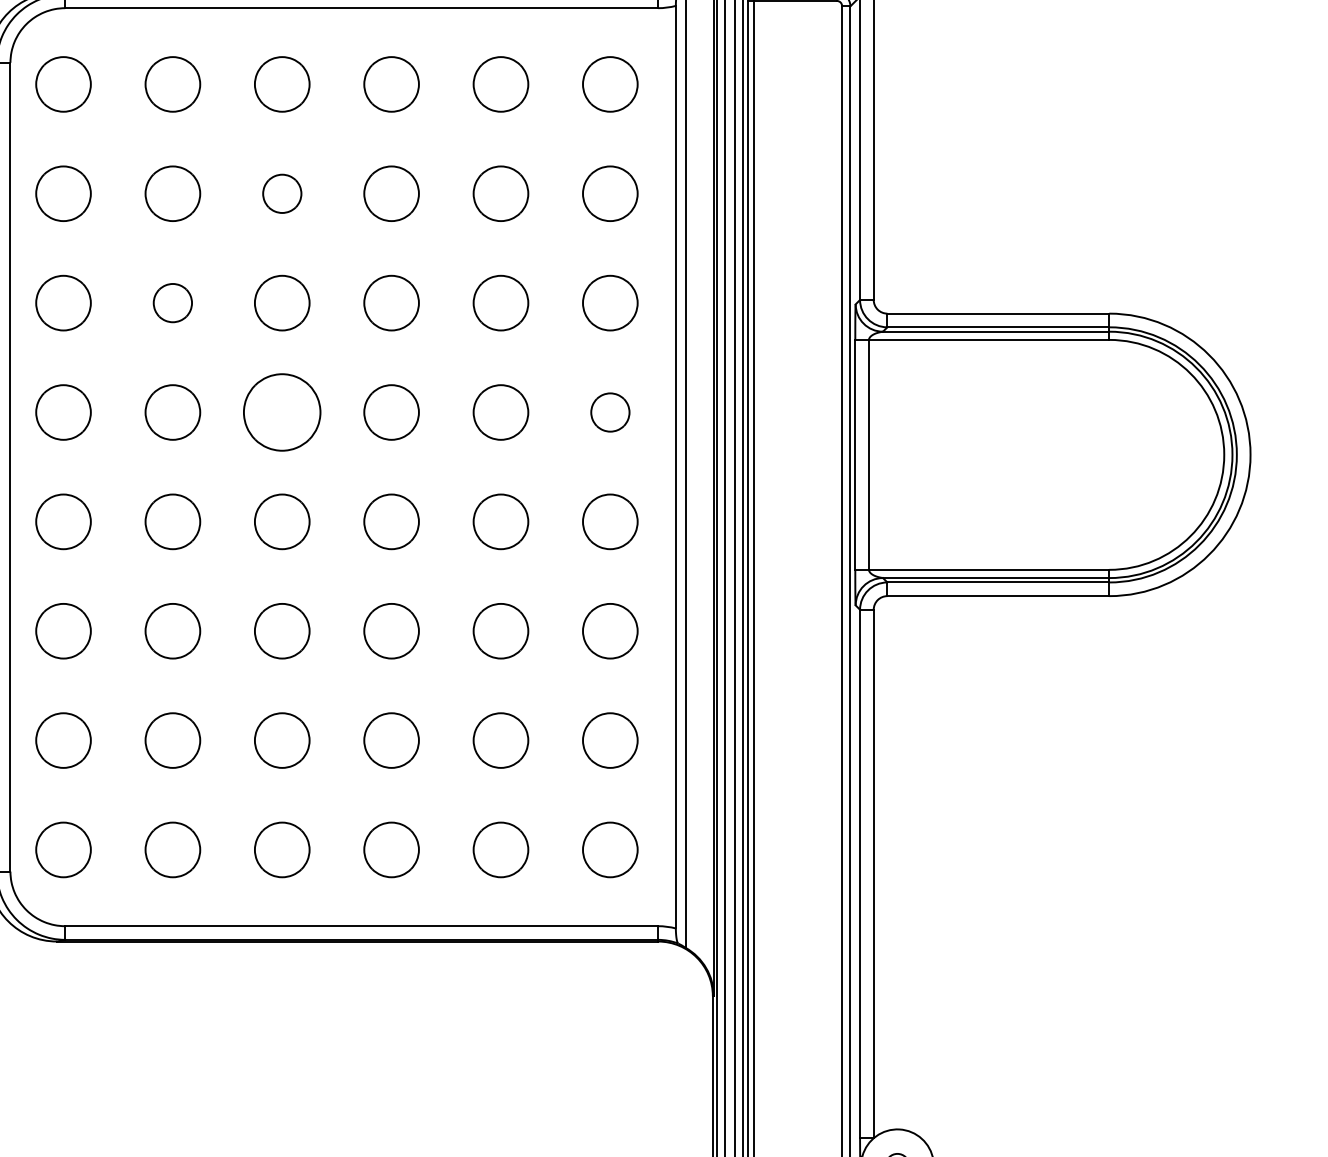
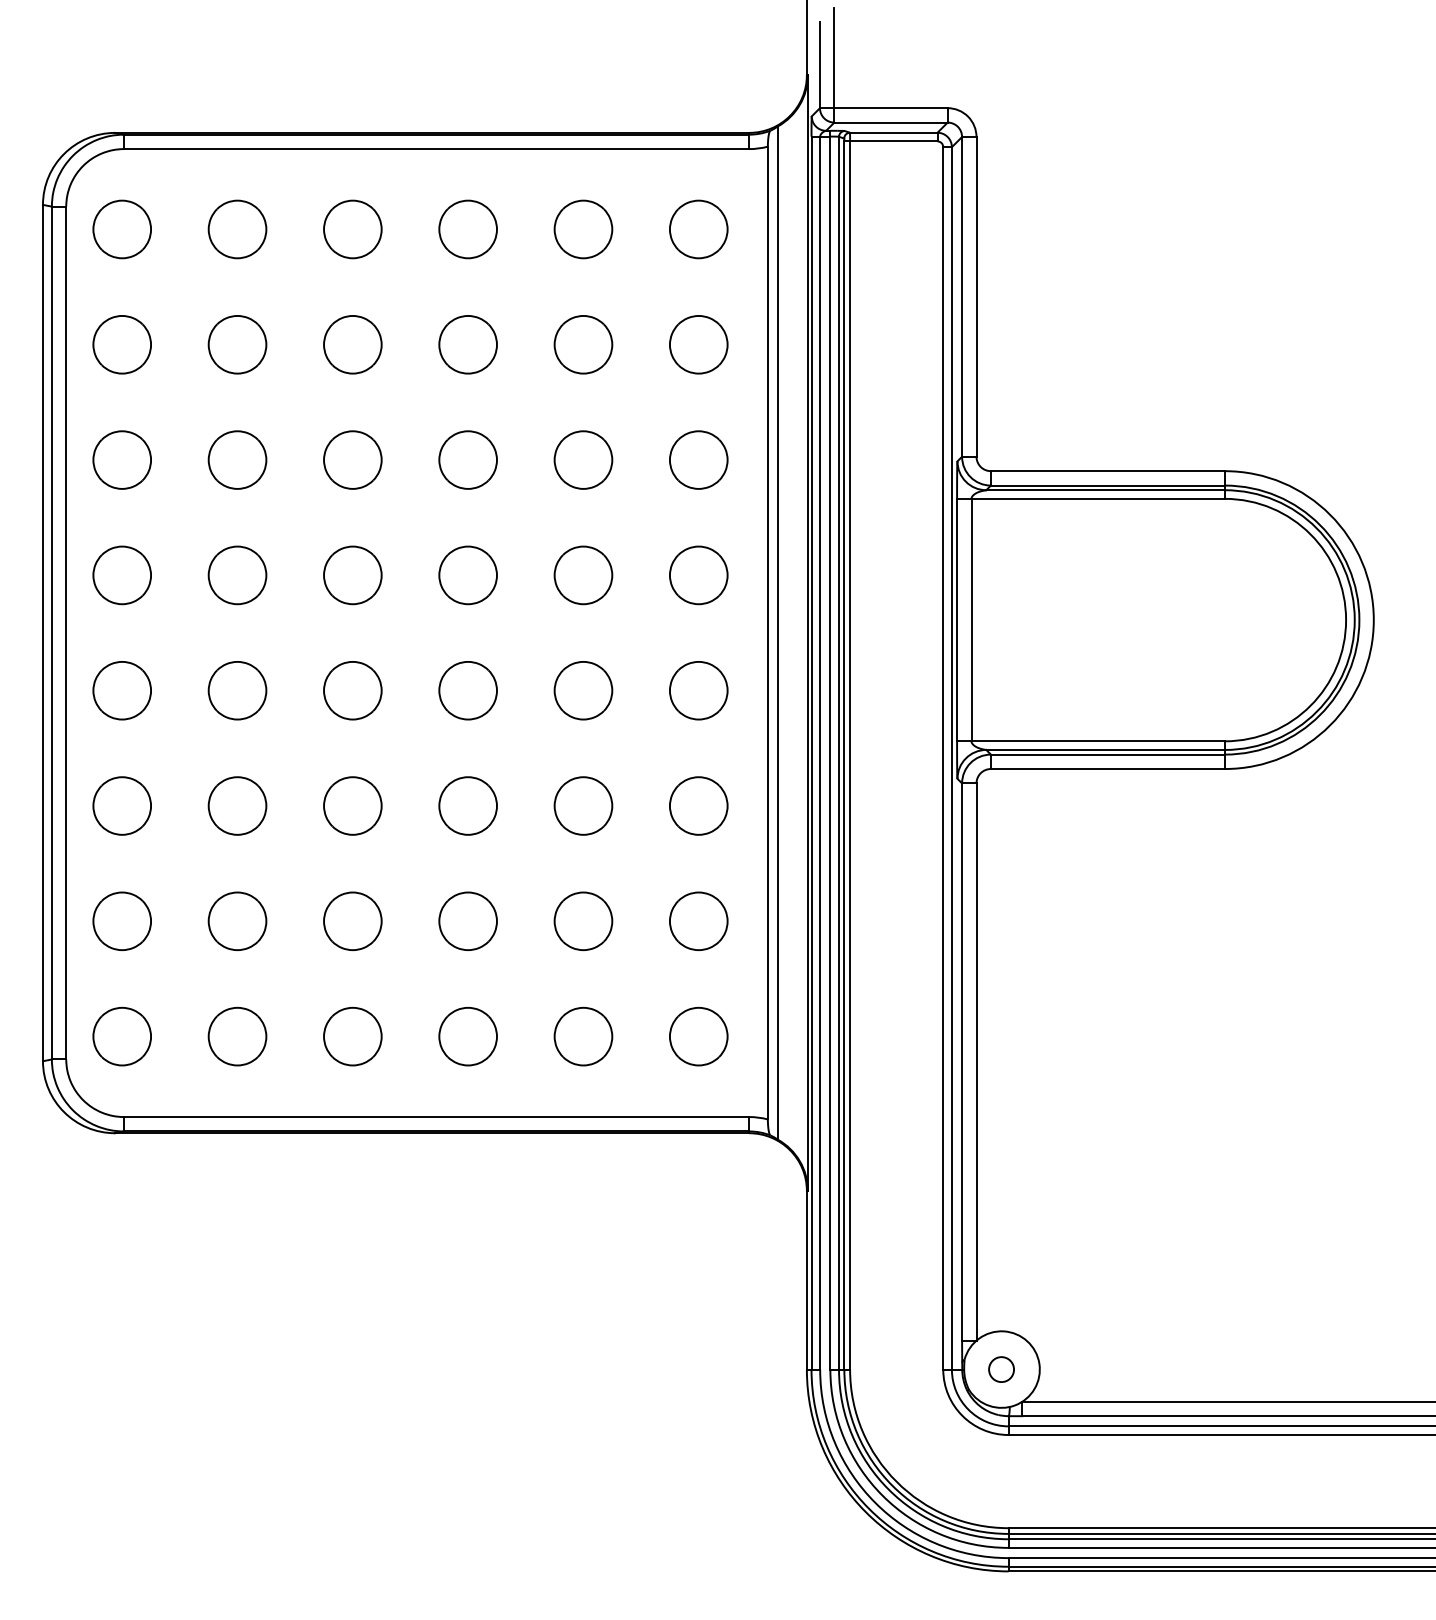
part: (281, 193) -> (352, 344), size x1.43
part: (172, 302) -> (237, 459), size x1.43
part: (281, 412) -> (352, 575), size x0.71
part: (610, 412) -> (698, 575), size x1.43

